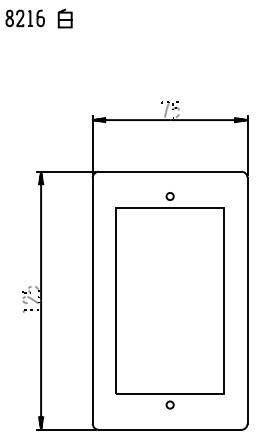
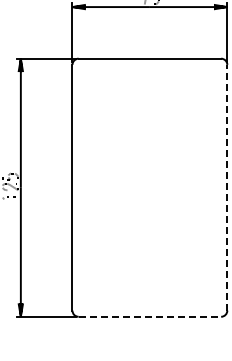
part: (169, 300) -> (149, 187), removed
line: (247, 300) -> (227, 187), solid -> dashed
line: (170, 429) -> (150, 316), solid -> dashed

